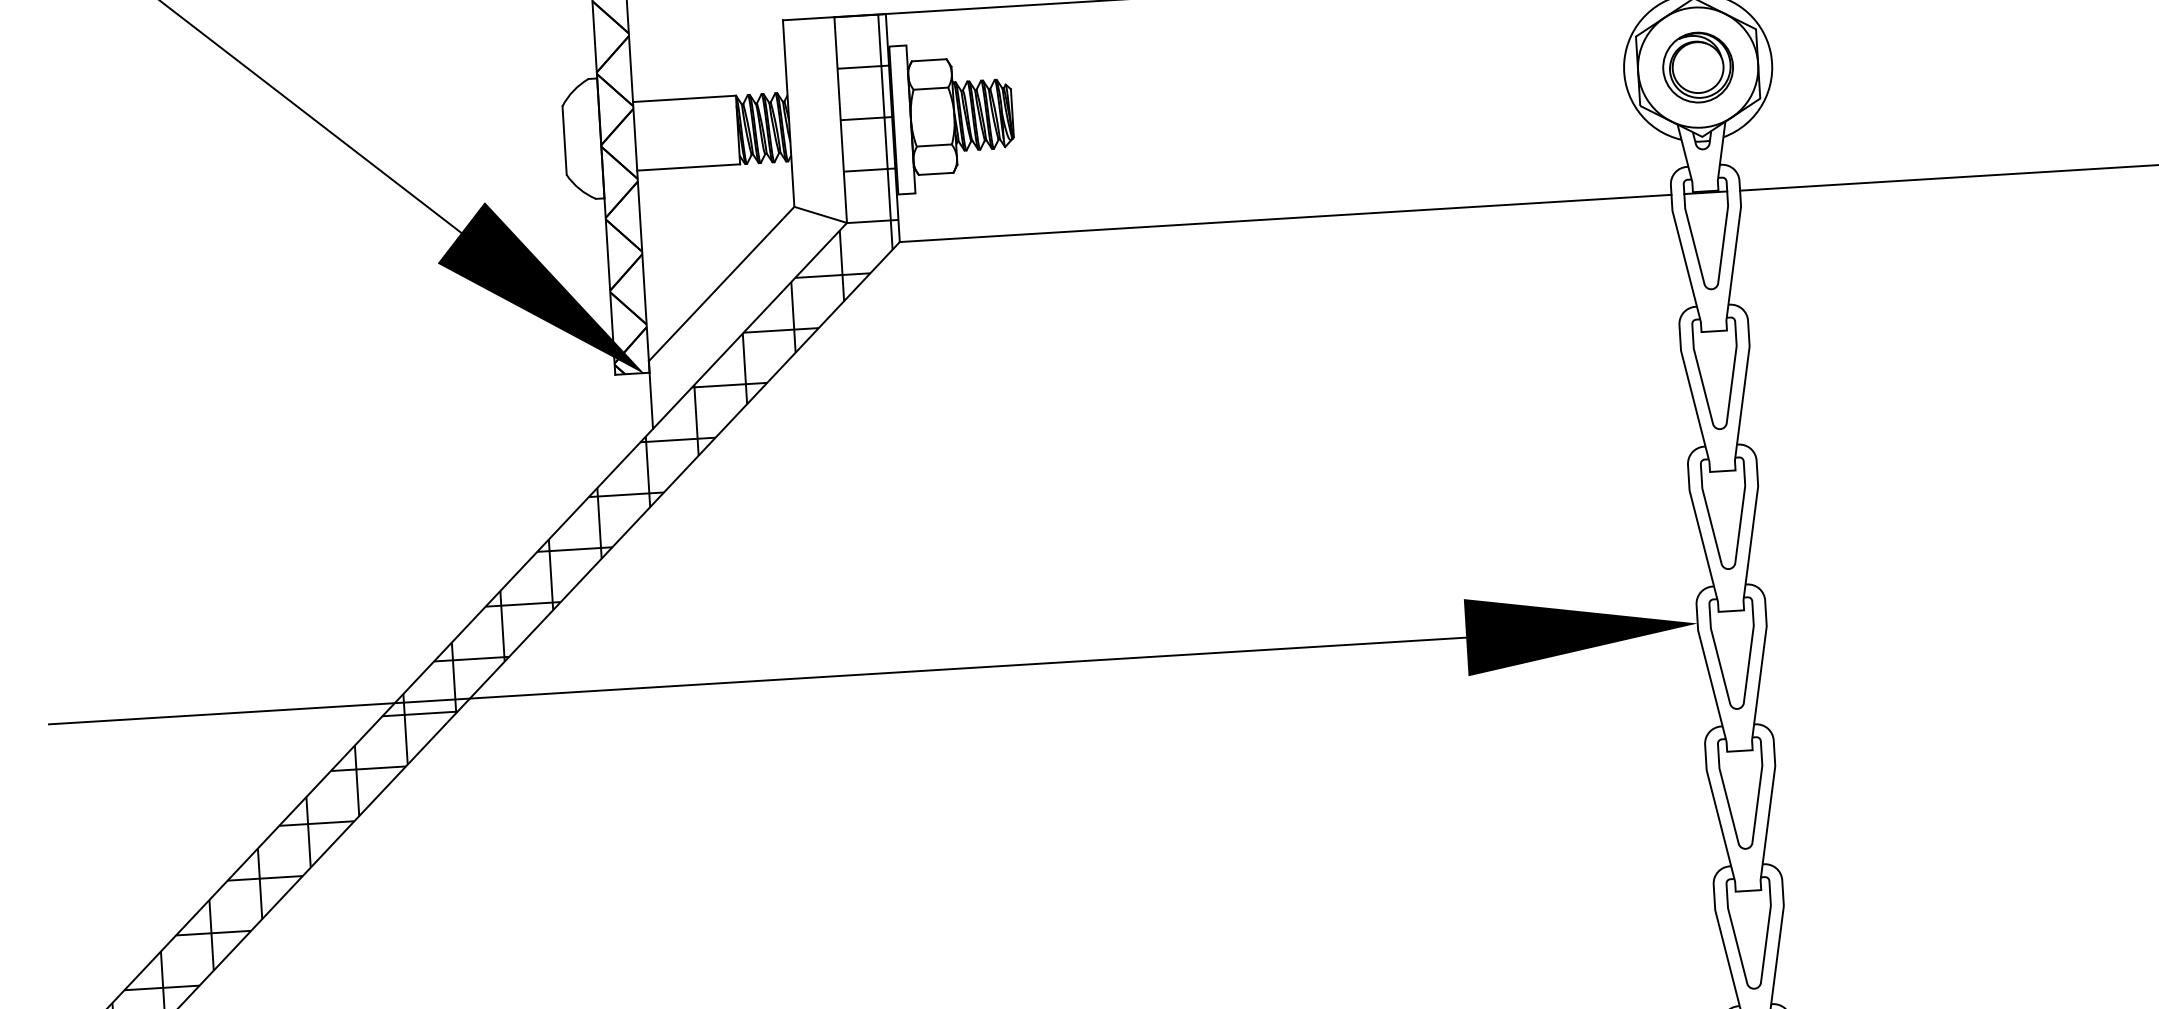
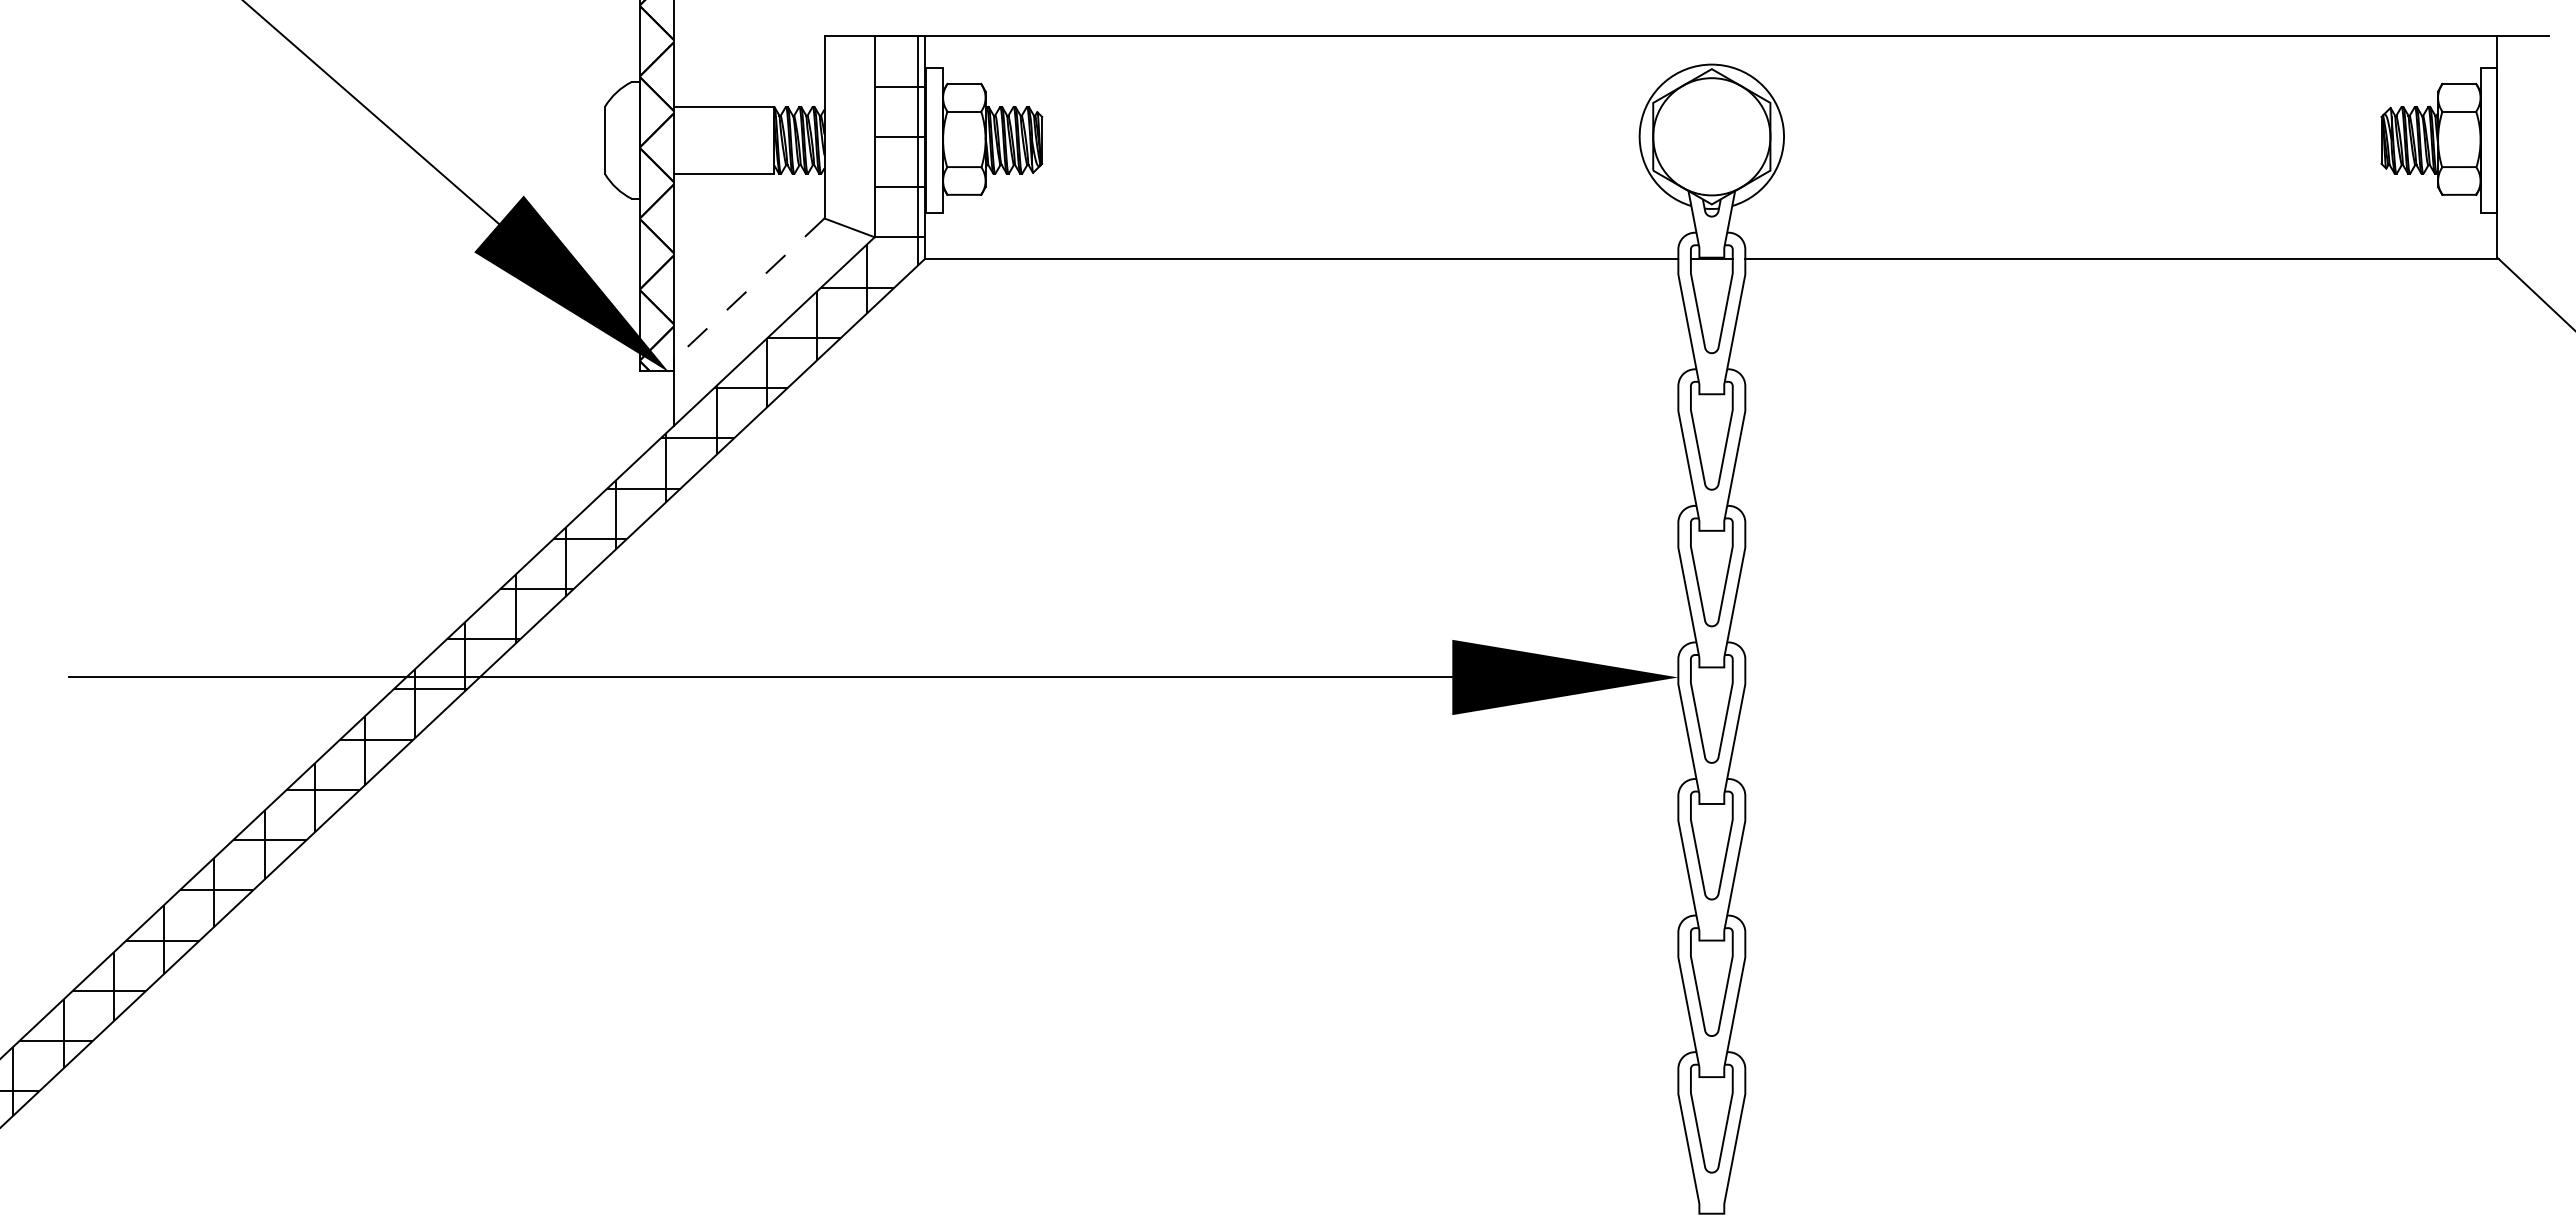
part: (1697, 67) -> (1711, 136), removed
line: (720, 284) -> (748, 289), solid -> dashed

